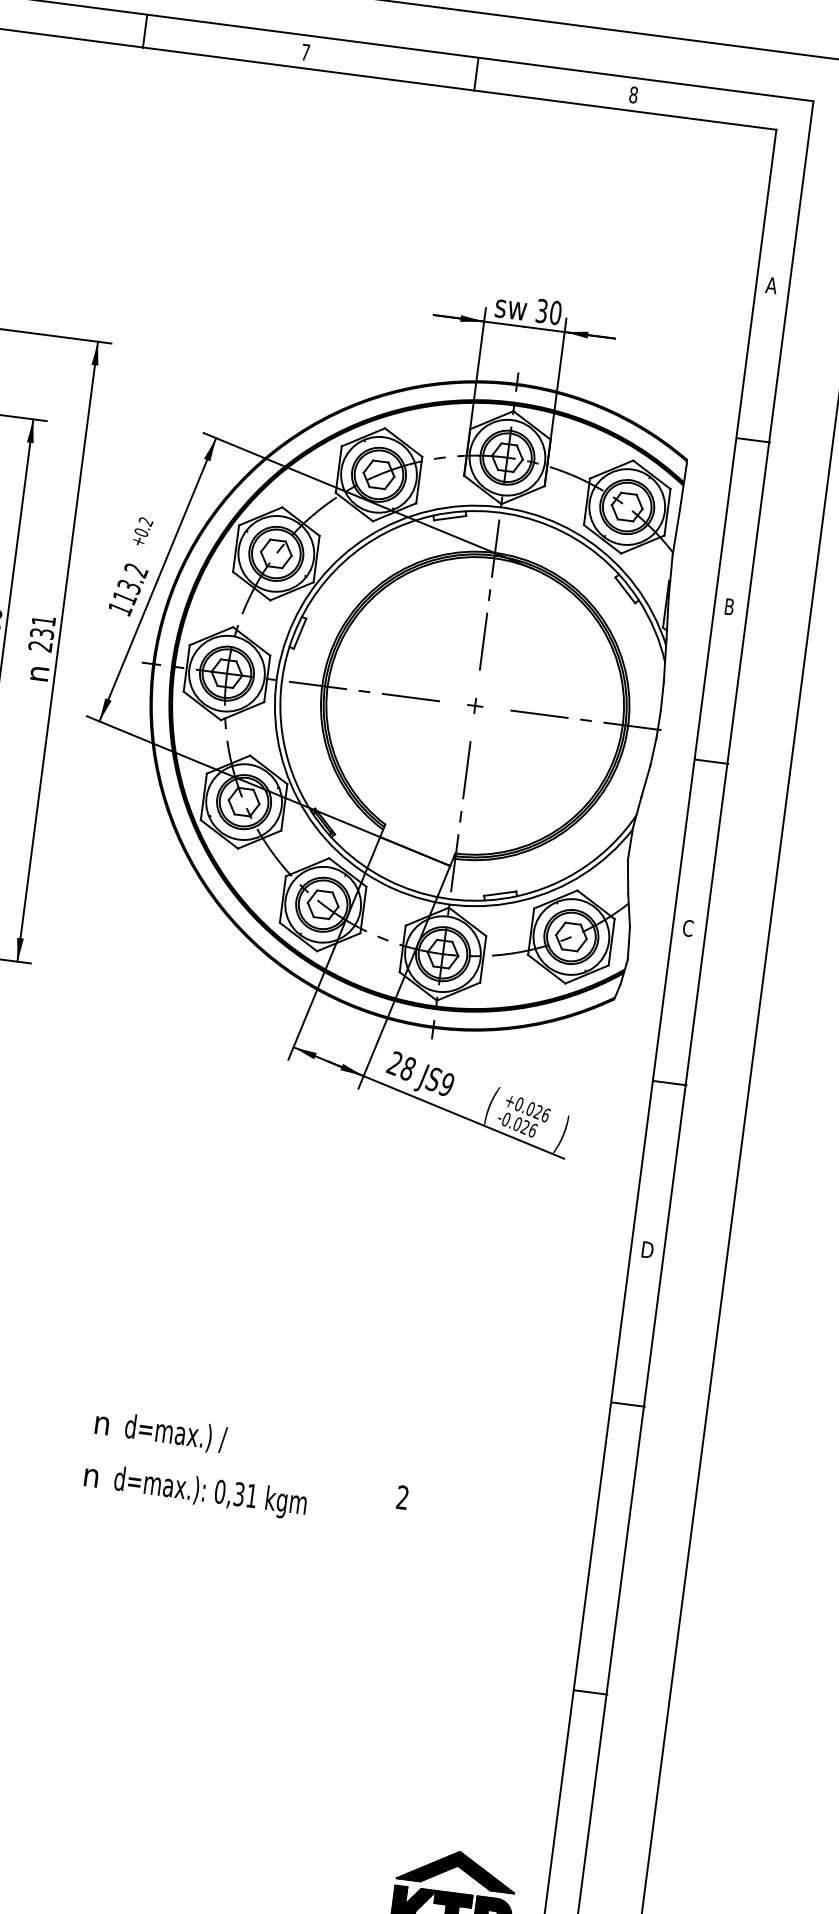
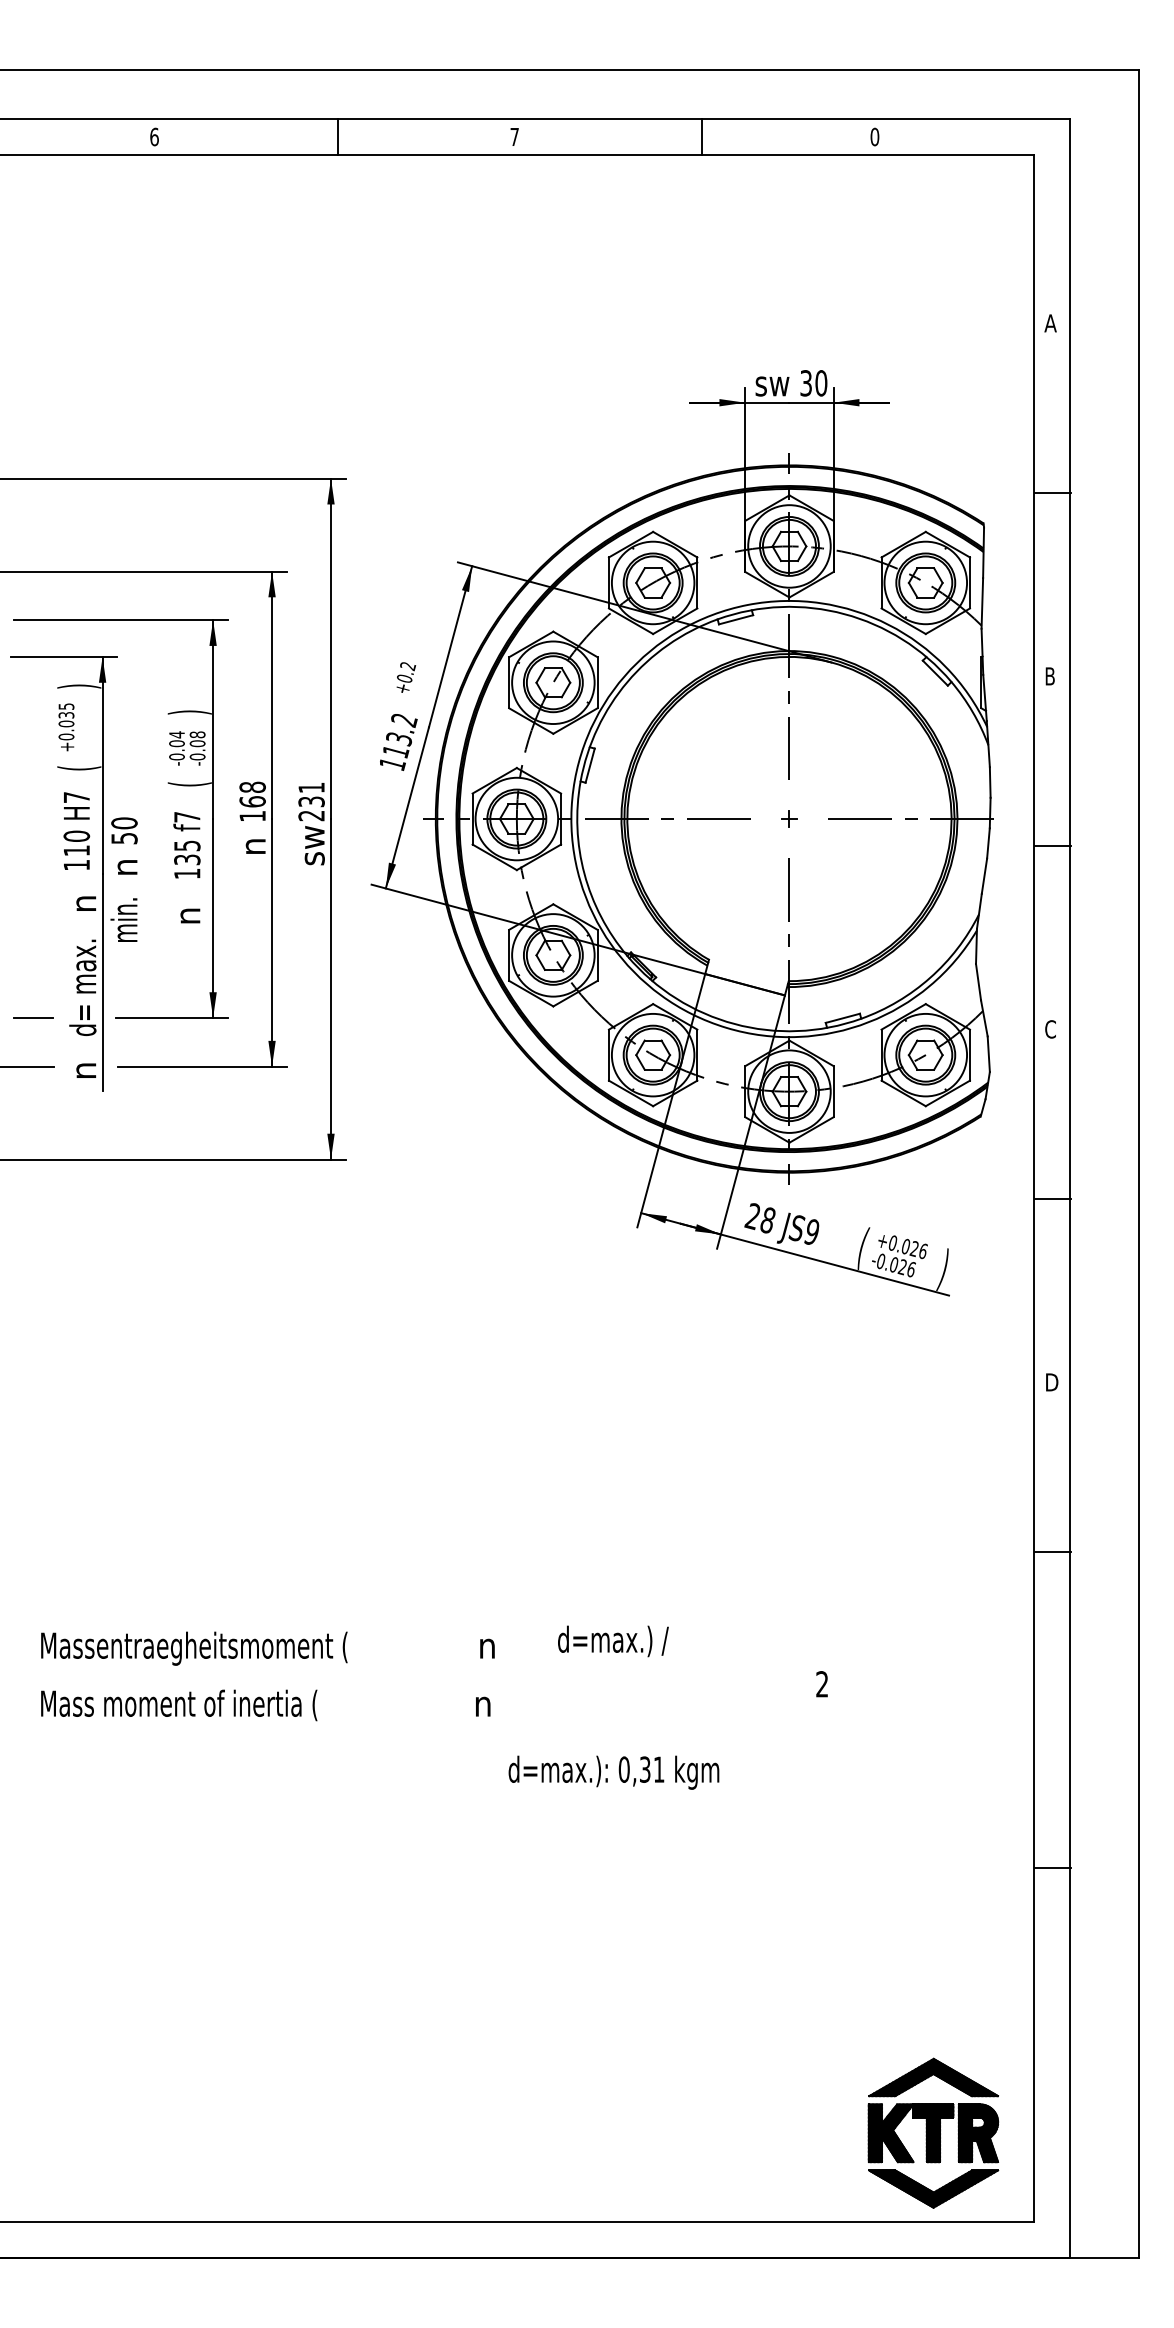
text: (633, 94) -> (874, 136), 8 -> 0
text: (39, 673) -> (314, 845), n -> sw
text: (176, 1434) -> (613, 1641), moved
text: (210, 1493) -> (613, 1772), moved

